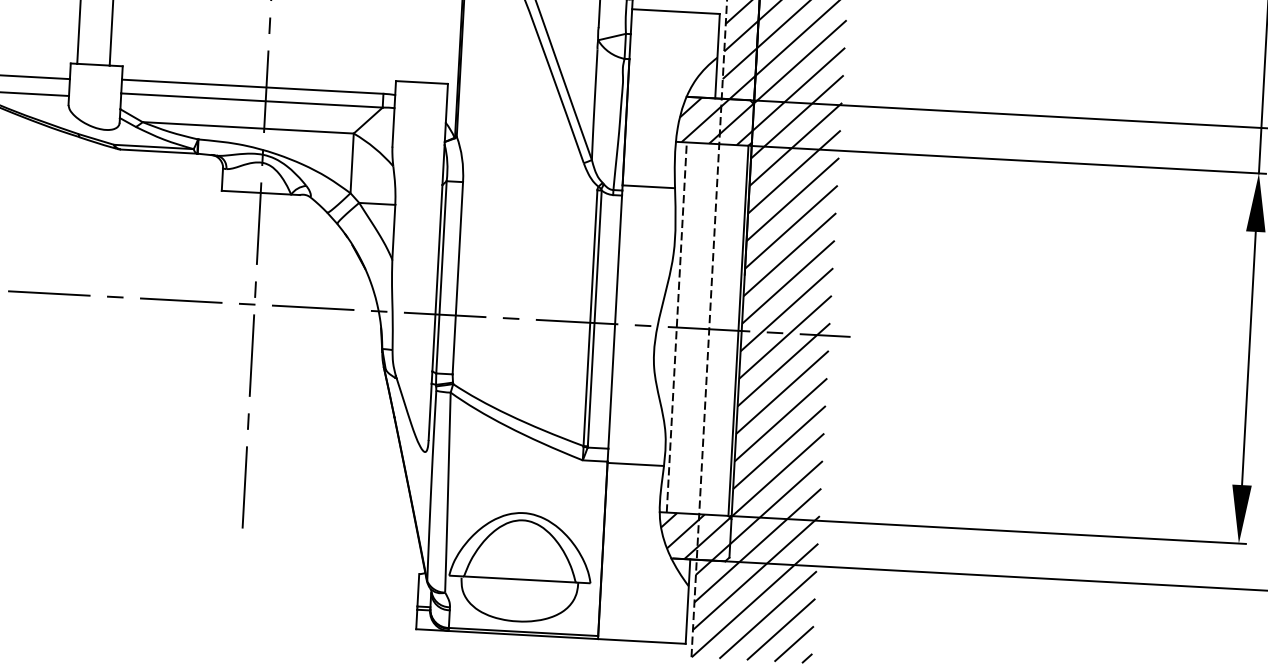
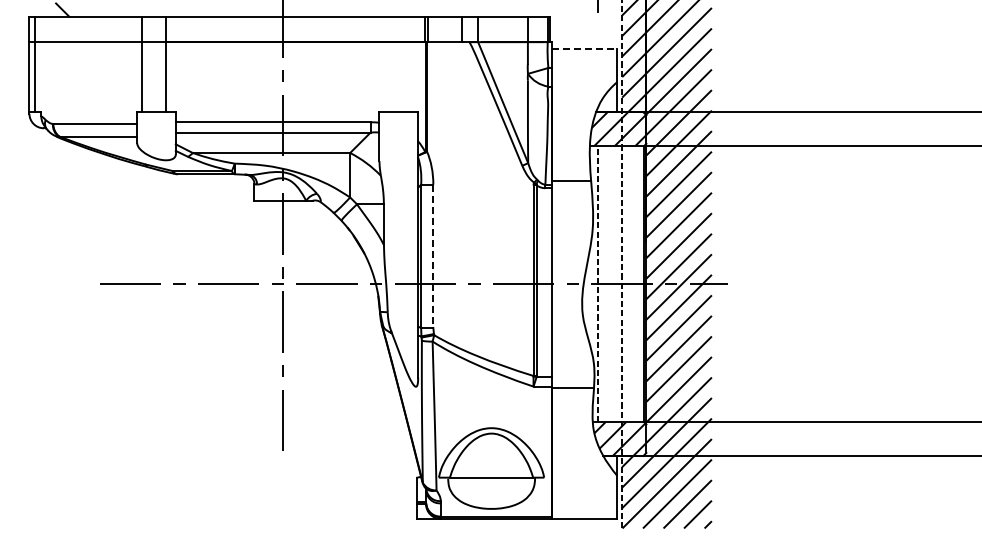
line: (675, 11) -> (584, 49), solid -> dashed
line: (458, 278) -> (433, 256), solid -> dashed

